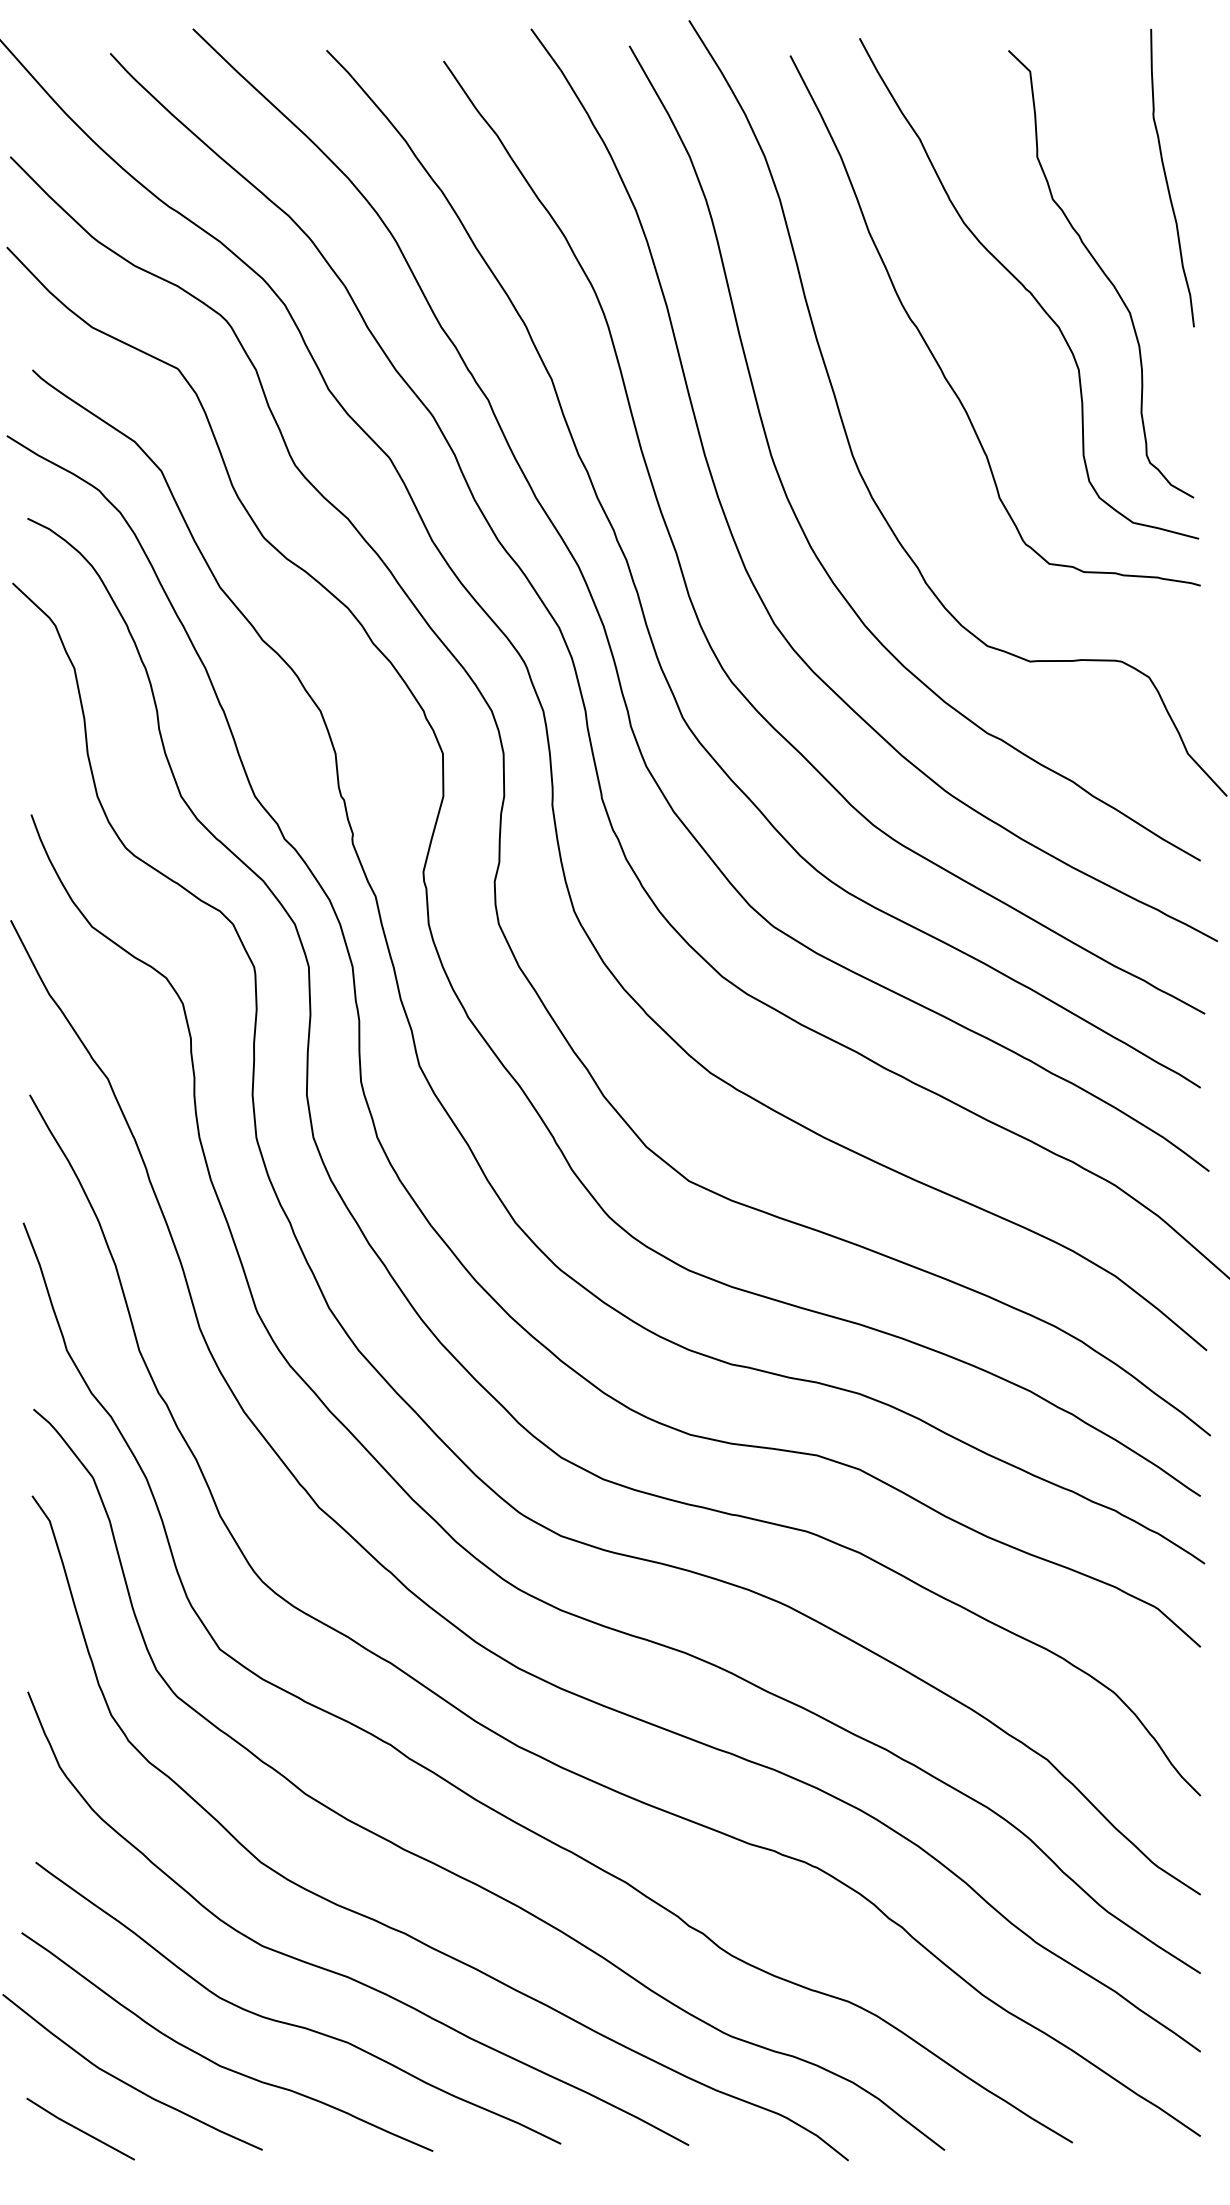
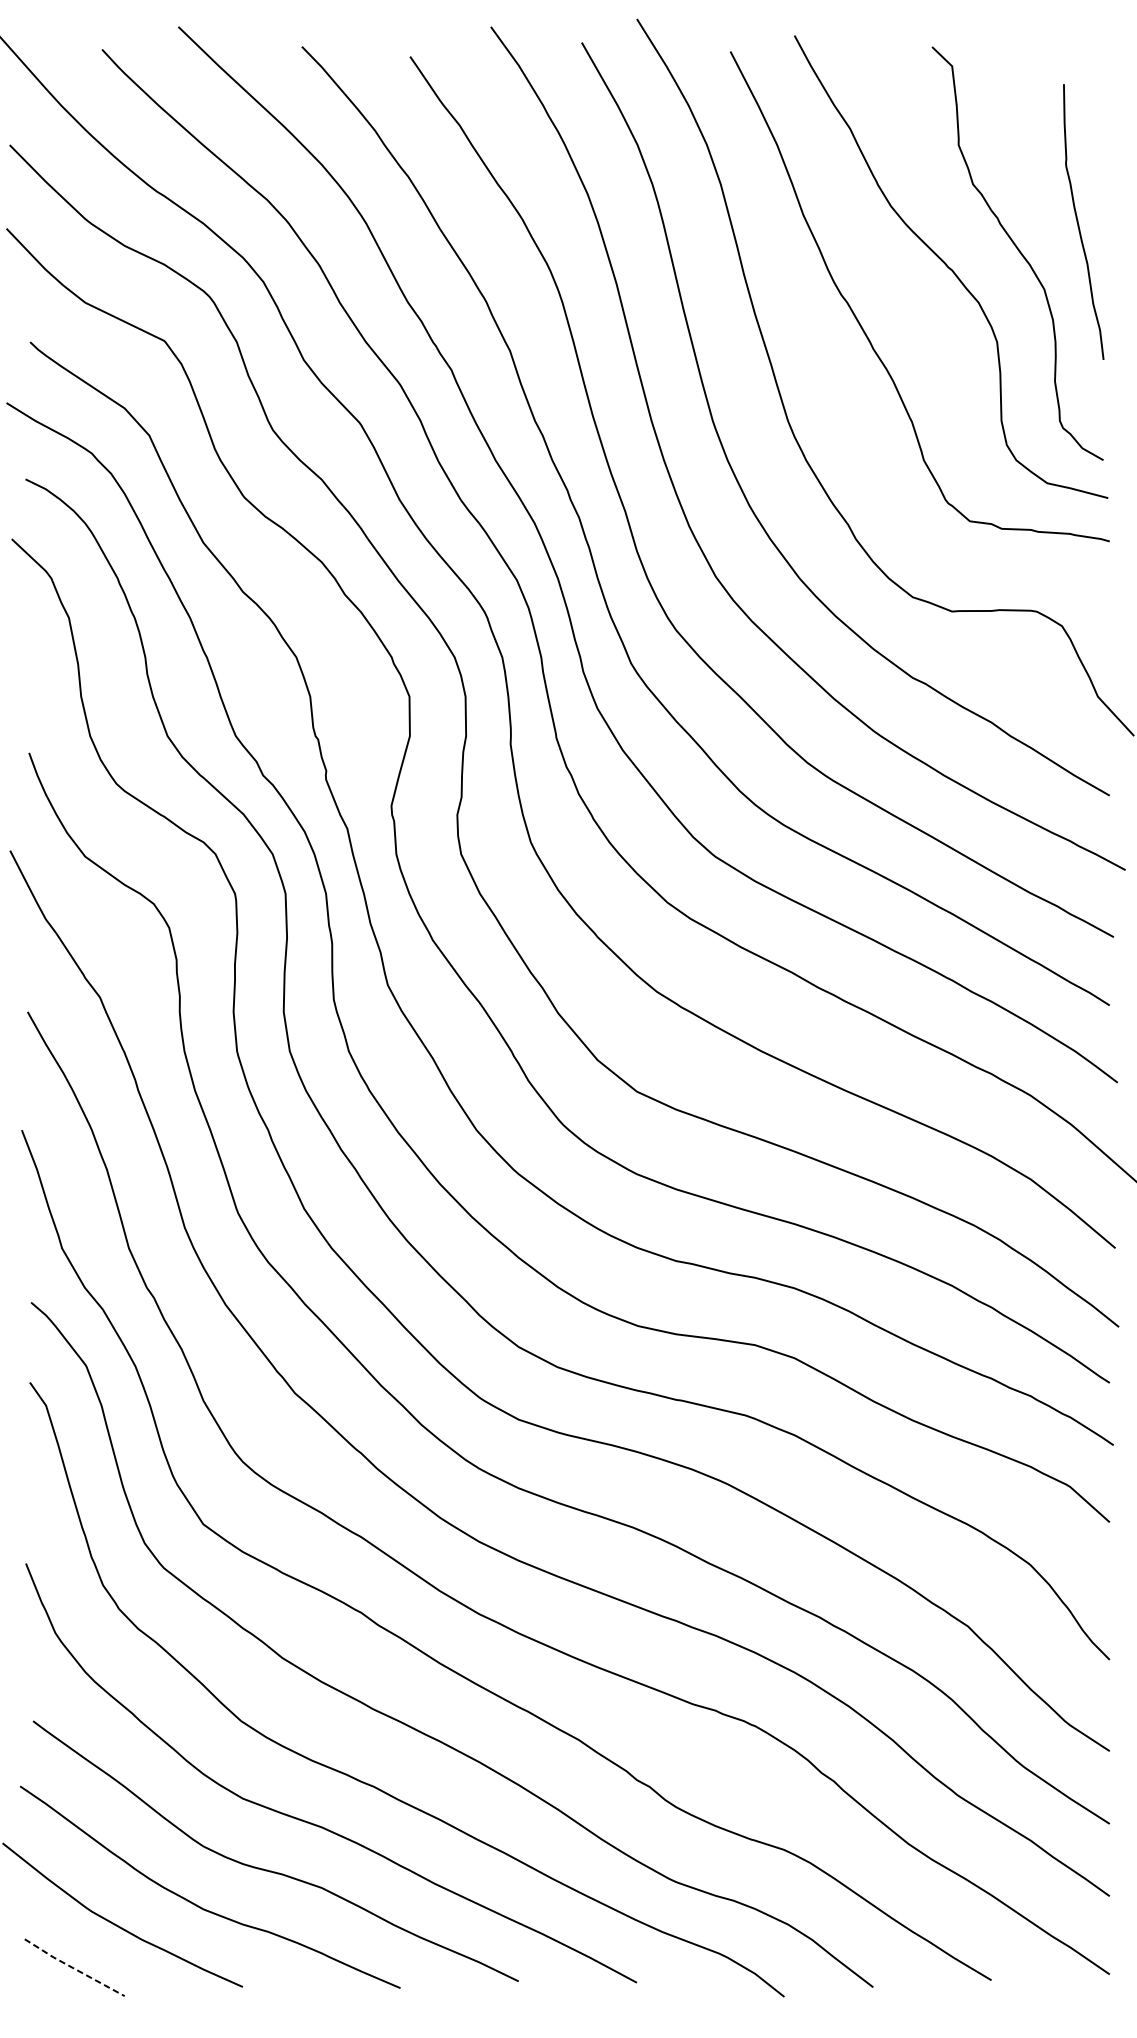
curve: (1167, 179) -> (1079, 223), moved
line: (79, 2130) -> (73, 1968), solid -> dashed

